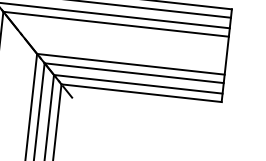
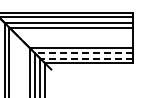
line: (133, 72) -> (83, 52), solid -> dashed
line: (138, 83) -> (86, 58), solid -> dashed

